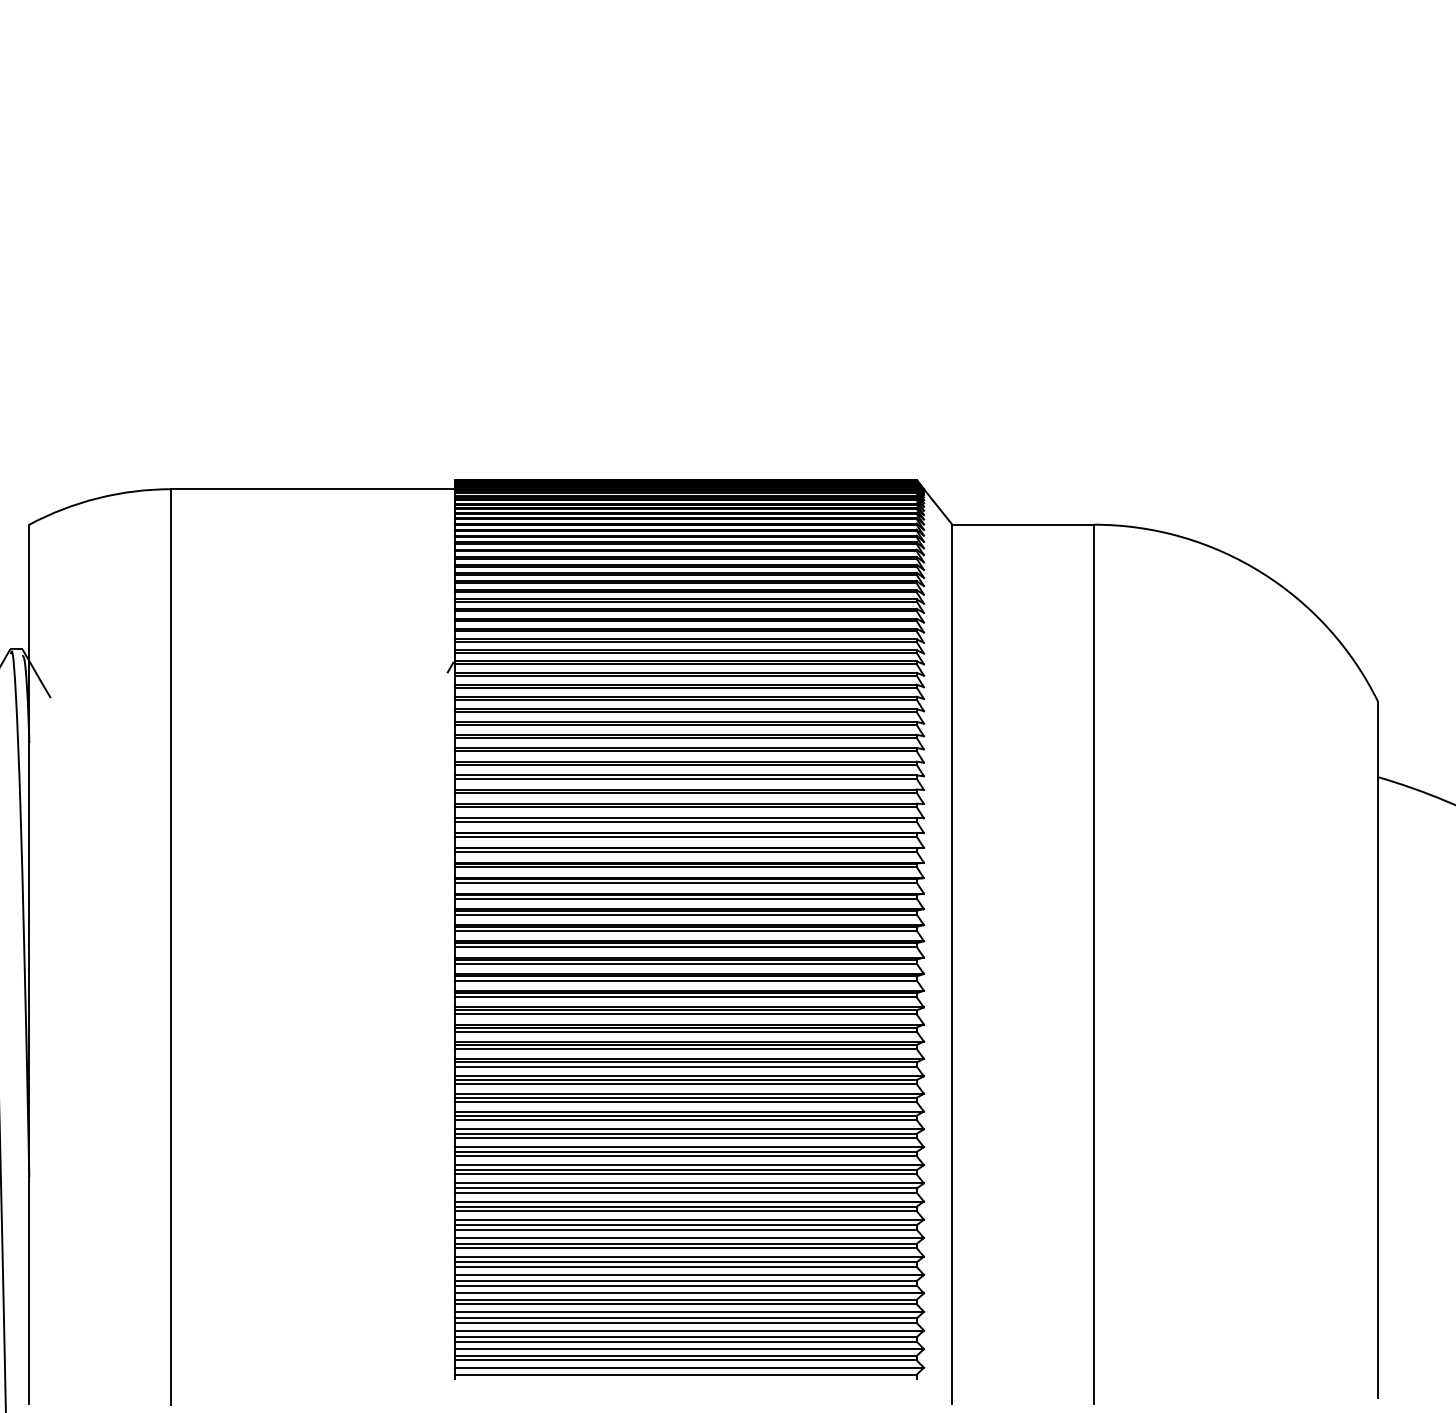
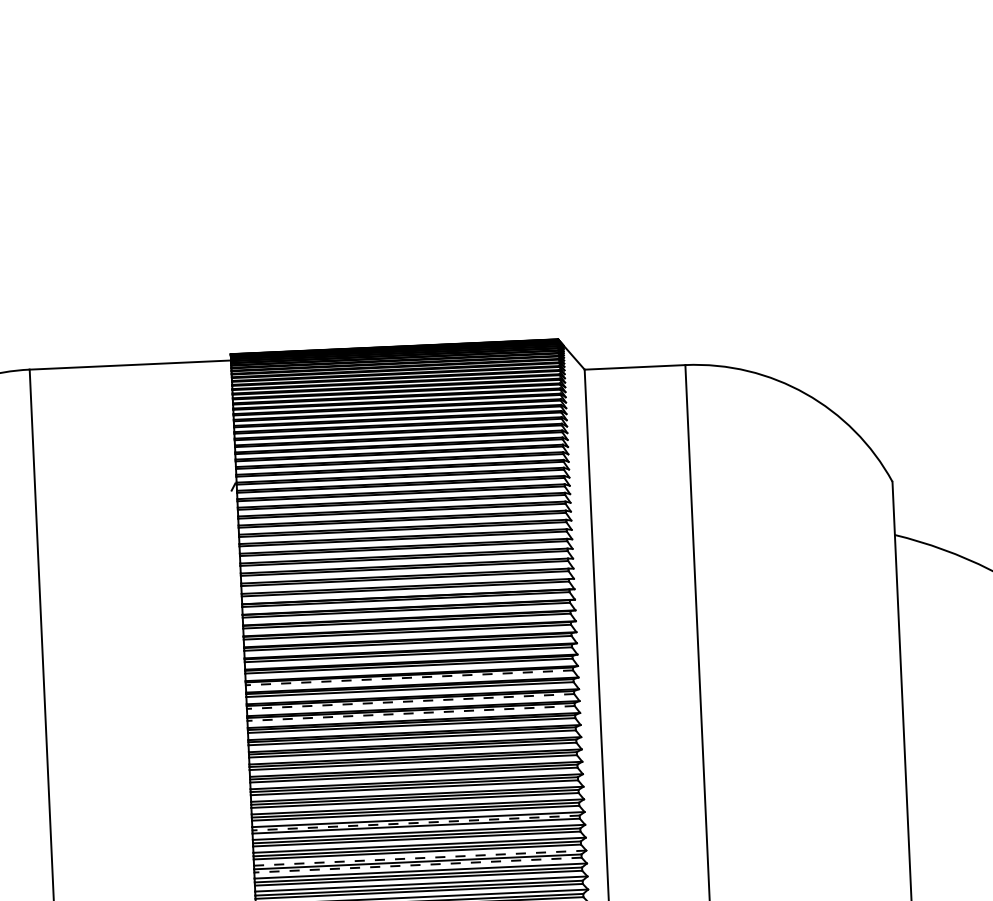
line: (686, 947) -> (409, 678), solid -> dashed
line: (686, 980) -> (410, 701), solid -> dashed
line: (686, 997) -> (411, 713), solid -> dashed
line: (686, 1151) -> (416, 822), solid -> dashed
line: (689, 1201) -> (420, 858), solid -> dashed
line: (686, 1211) -> (418, 865), solid -> dashed

